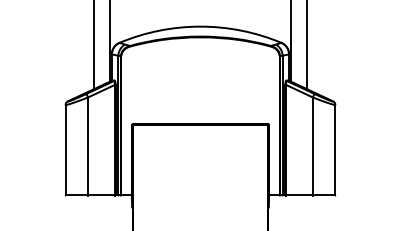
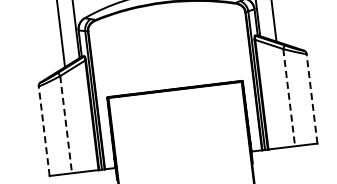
line: (88, 147) -> (66, 125), solid -> dashed
line: (312, 147) -> (288, 98), solid -> dashed
line: (65, 149) -> (44, 130), solid -> dashed
line: (335, 149) -> (312, 98), solid -> dashed

